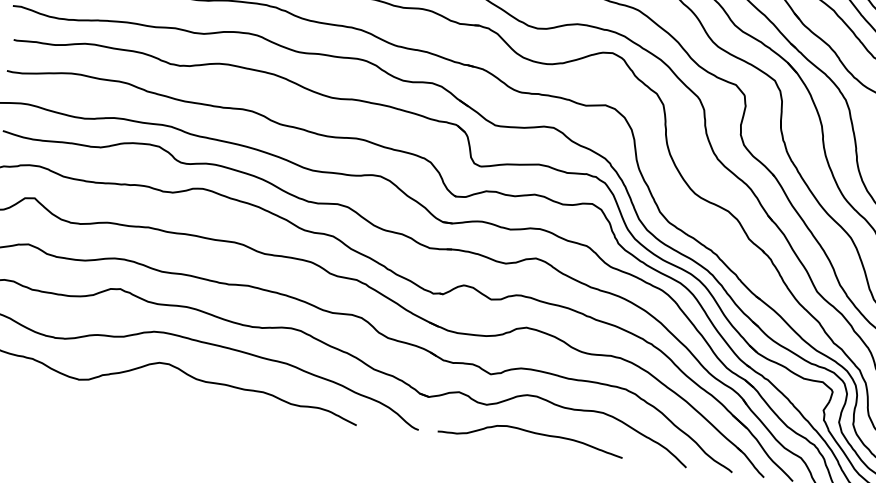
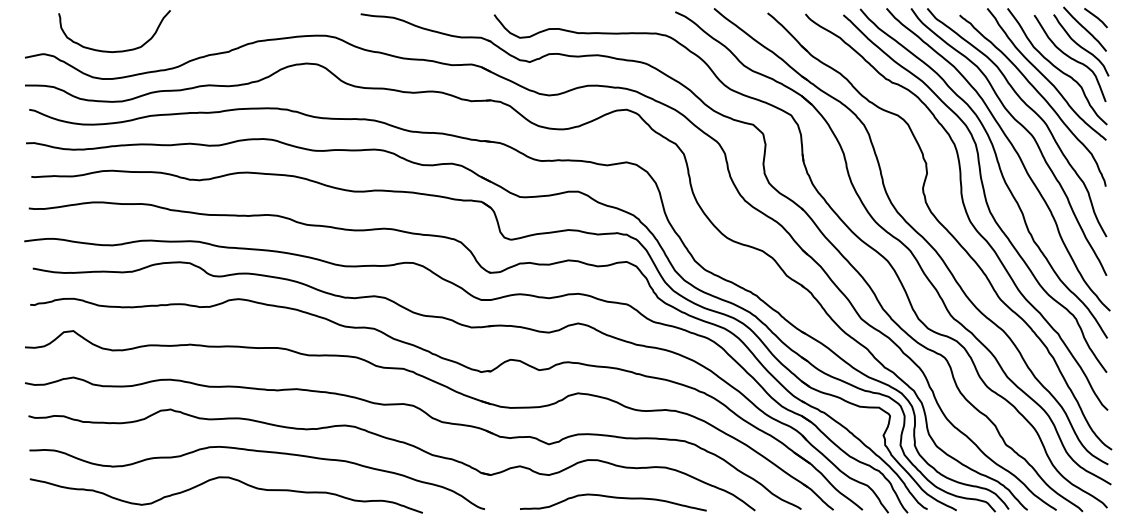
curve: (531, 433) -> (613, 498), moved

